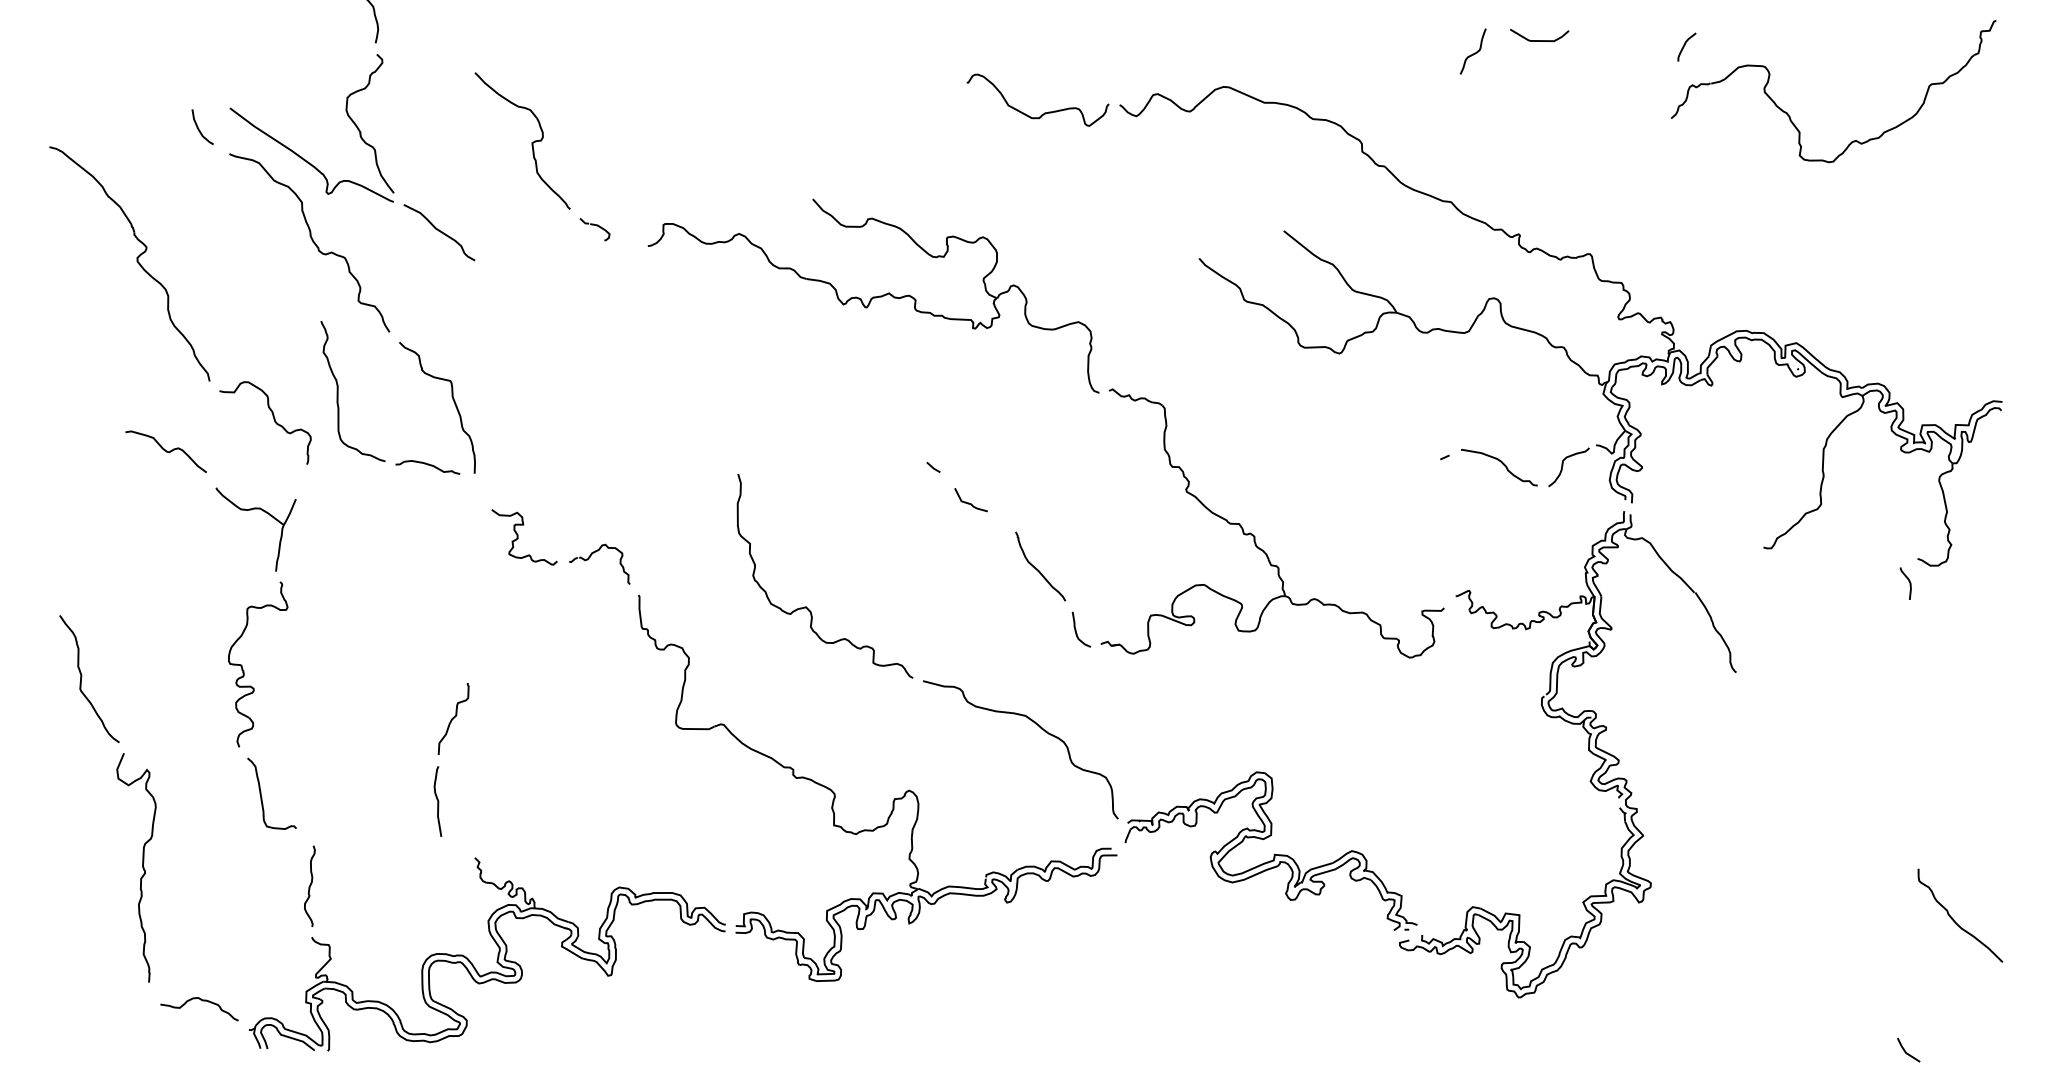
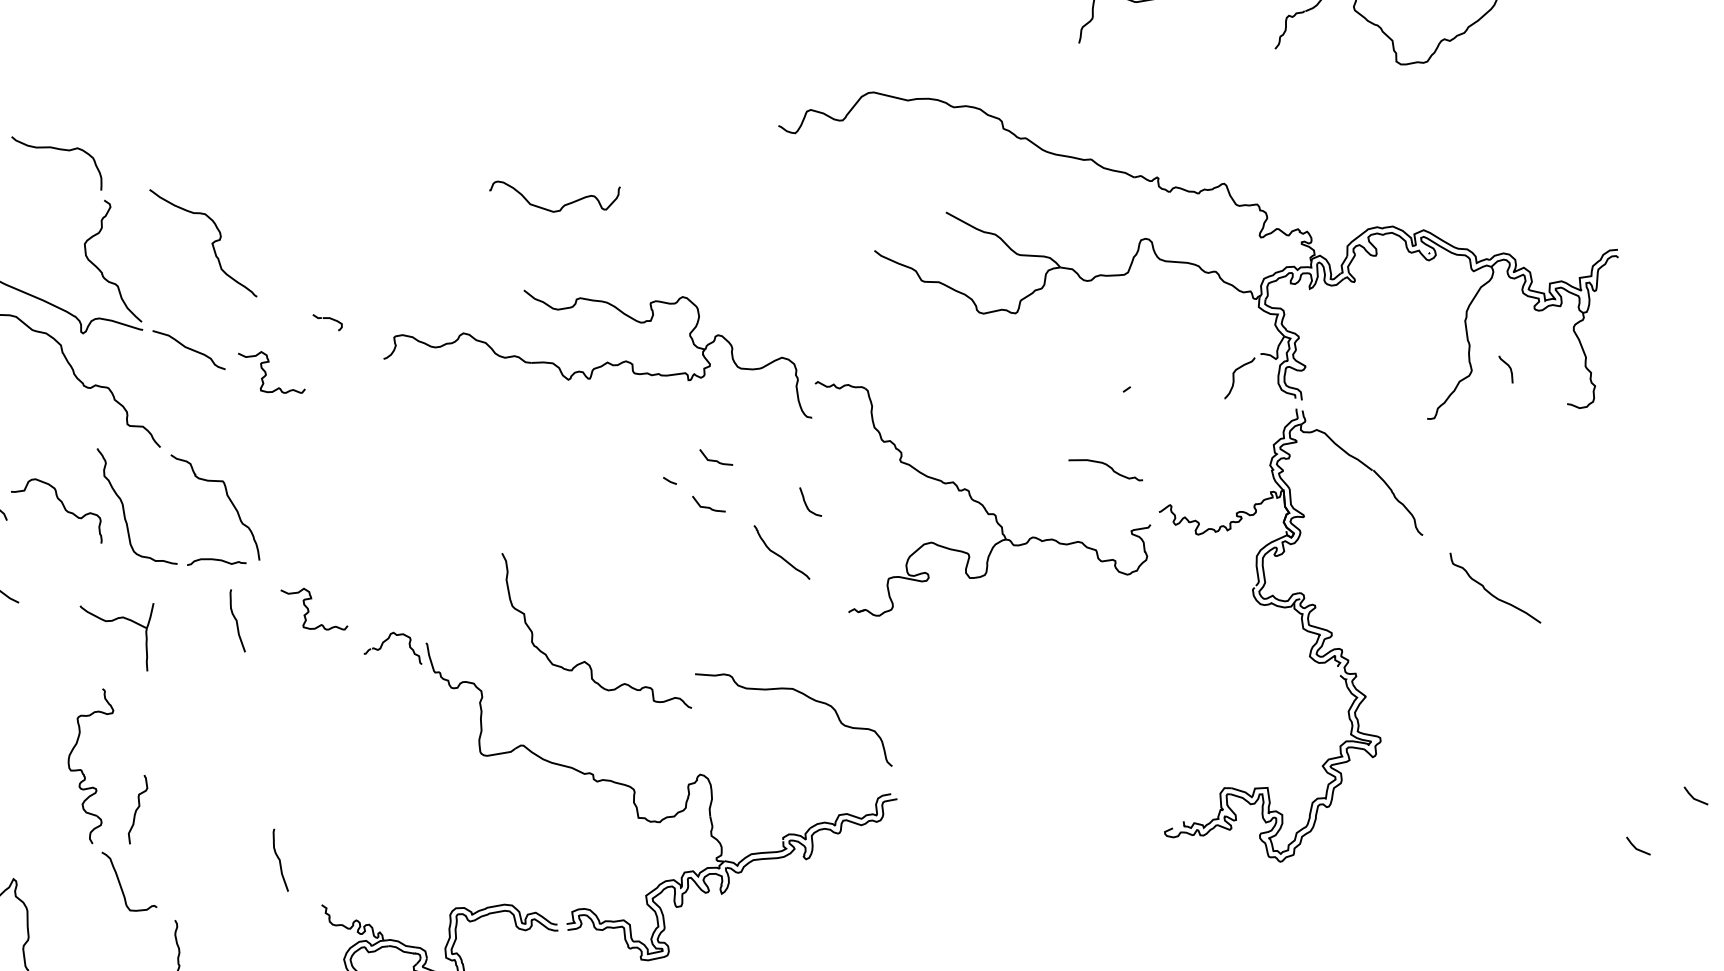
curve: (1044, 112) -> (563, 204), moved
curve: (531, 142) -> (211, 243), moved
curve: (518, 273) -> (266, 373), added
part: (873, 295) -> (593, 366), moved
curve: (273, 419) -> (63, 508), moved
curve: (986, 453) -> (715, 459), added
curve: (1502, 464) -> (1108, 466), moved
part: (264, 512) -> (127, 620), moved
curve: (437, 534) -> (236, 621), added
part: (591, 556) -> (382, 645), moved
curve: (1908, 581) -> (1508, 367), moved
curve: (806, 606) -> (584, 661), moved
curve: (1076, 629) -> (806, 502), moved
curve: (453, 718) -> (137, 809), moved
part: (1270, 850) -> (1033, 770), removed
curve: (1954, 919) -> (1490, 592), moved
line: (1978, 1008) -> (1694, 797), added

